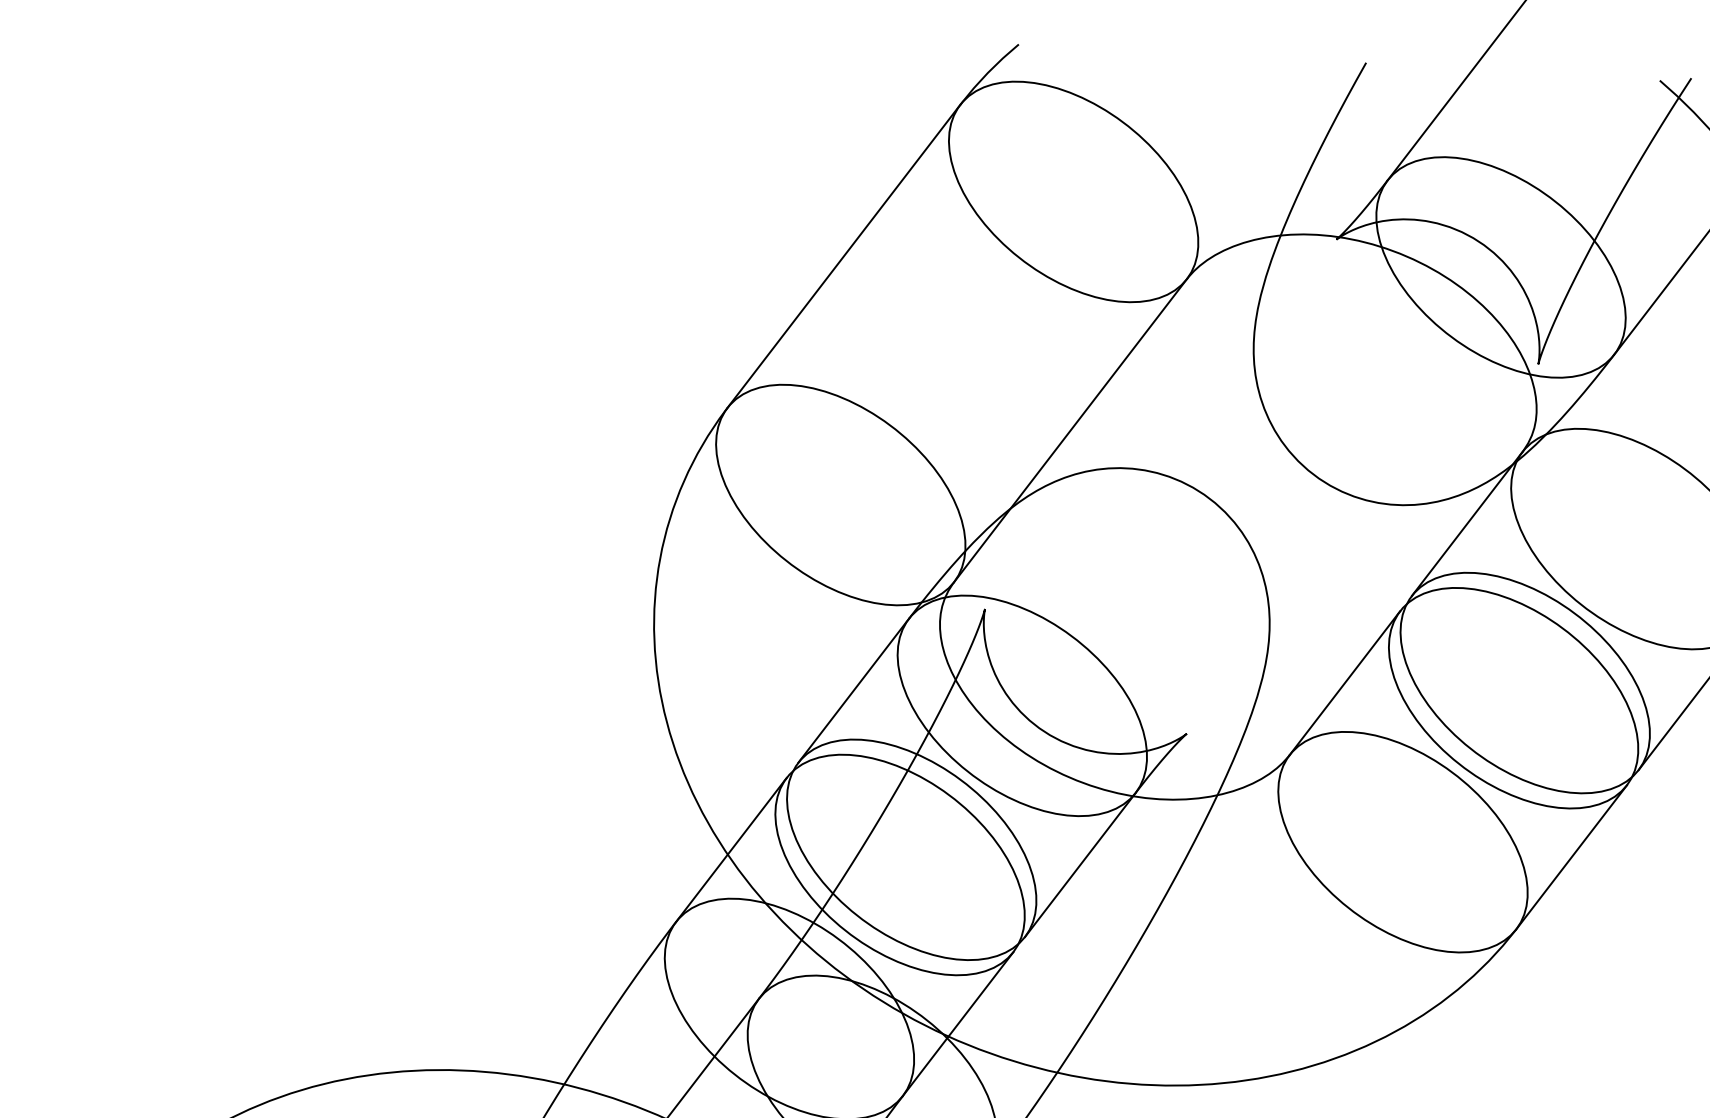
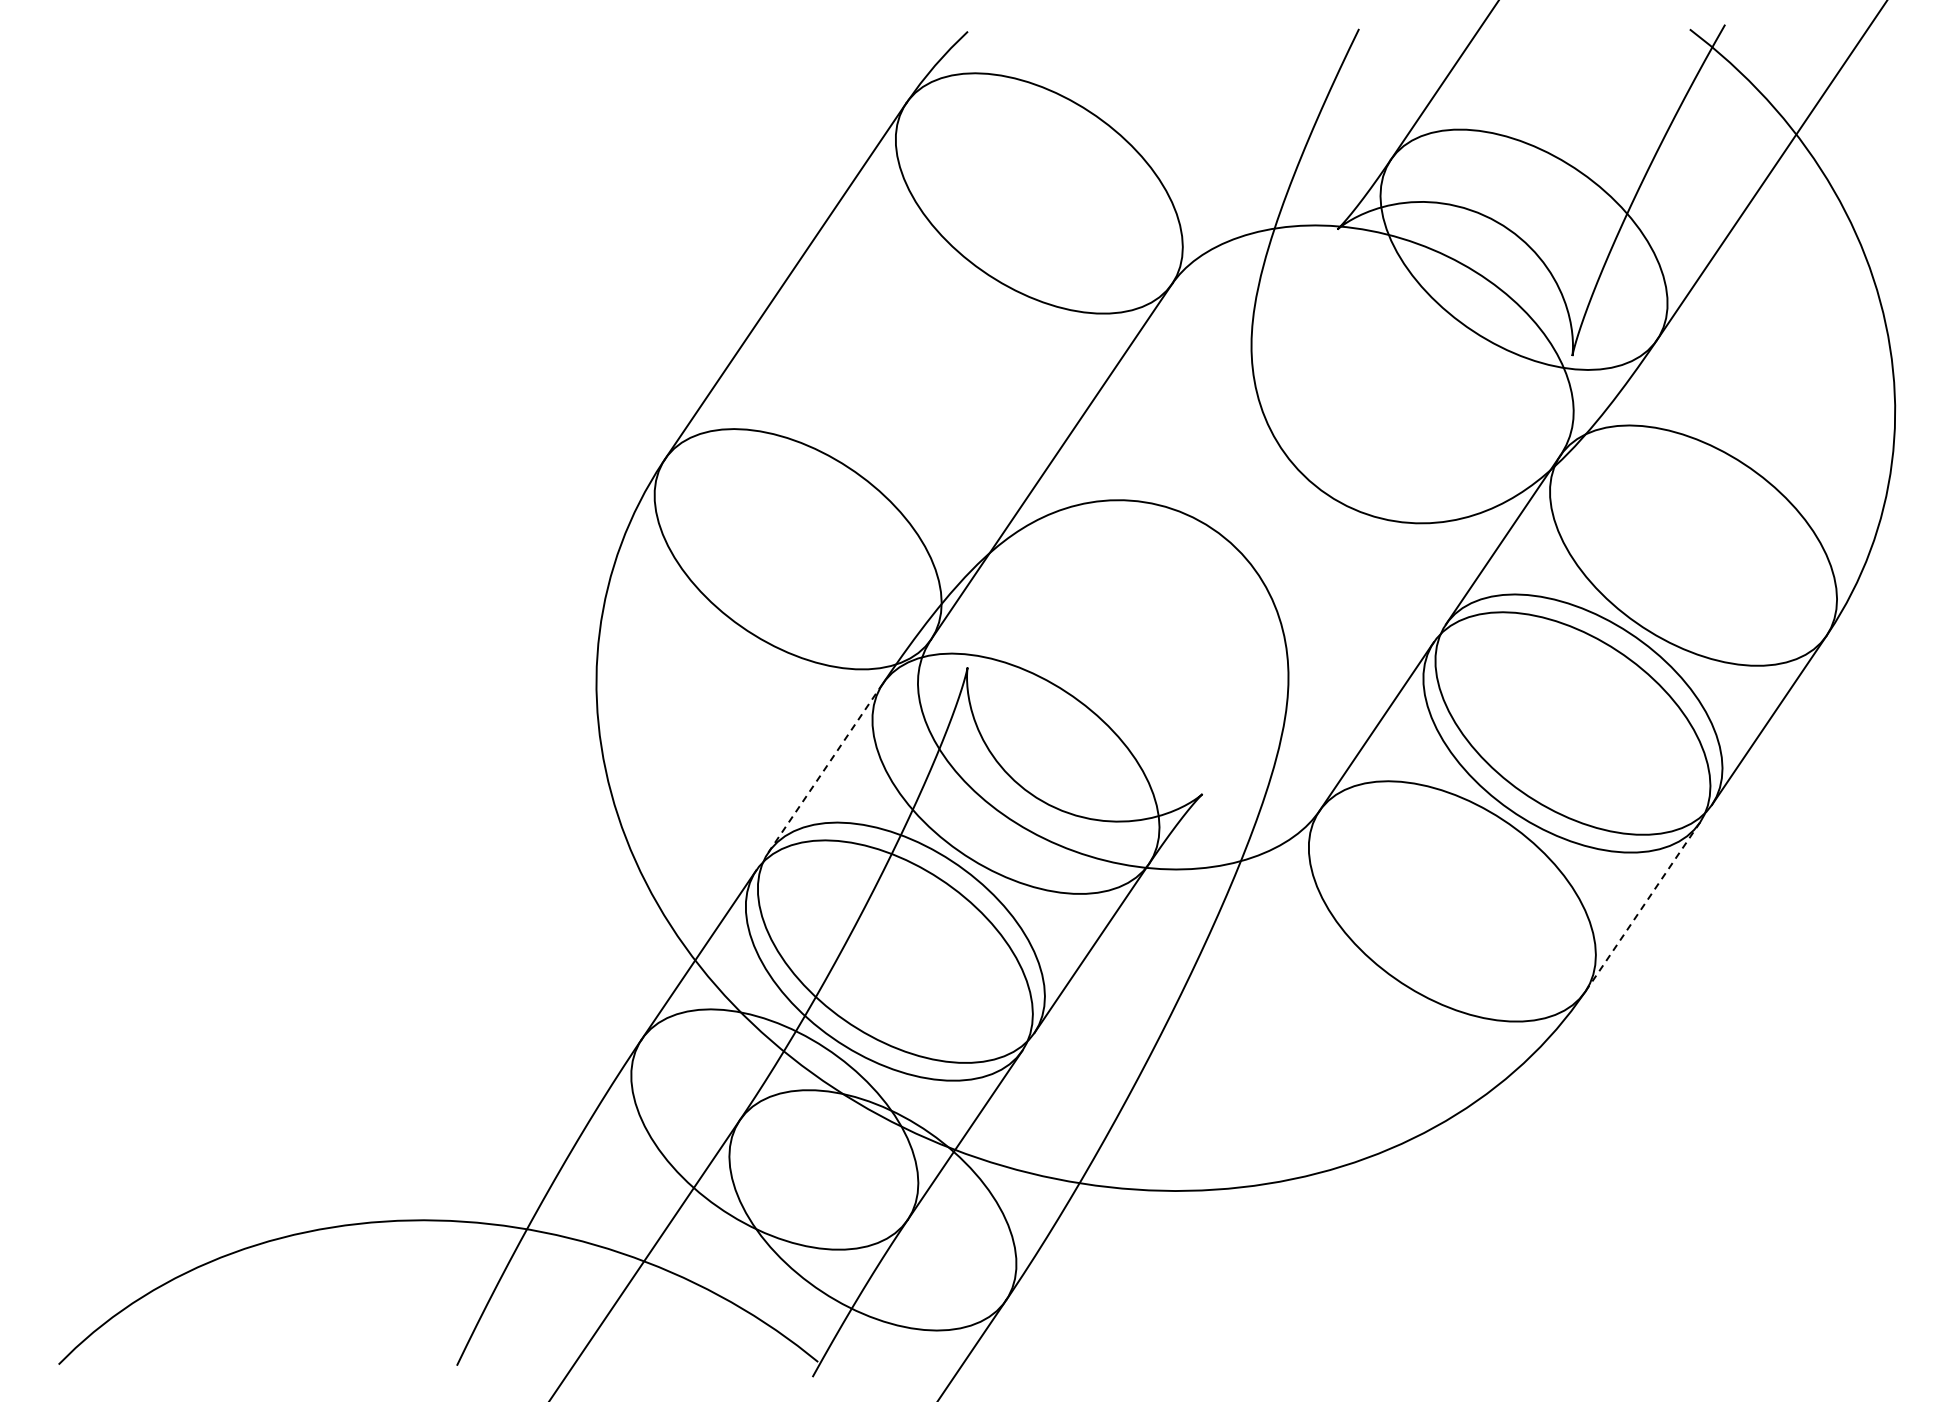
line: (853, 691) -> (825, 768), solid -> dashed
line: (1571, 856) -> (1642, 906), solid -> dashed

